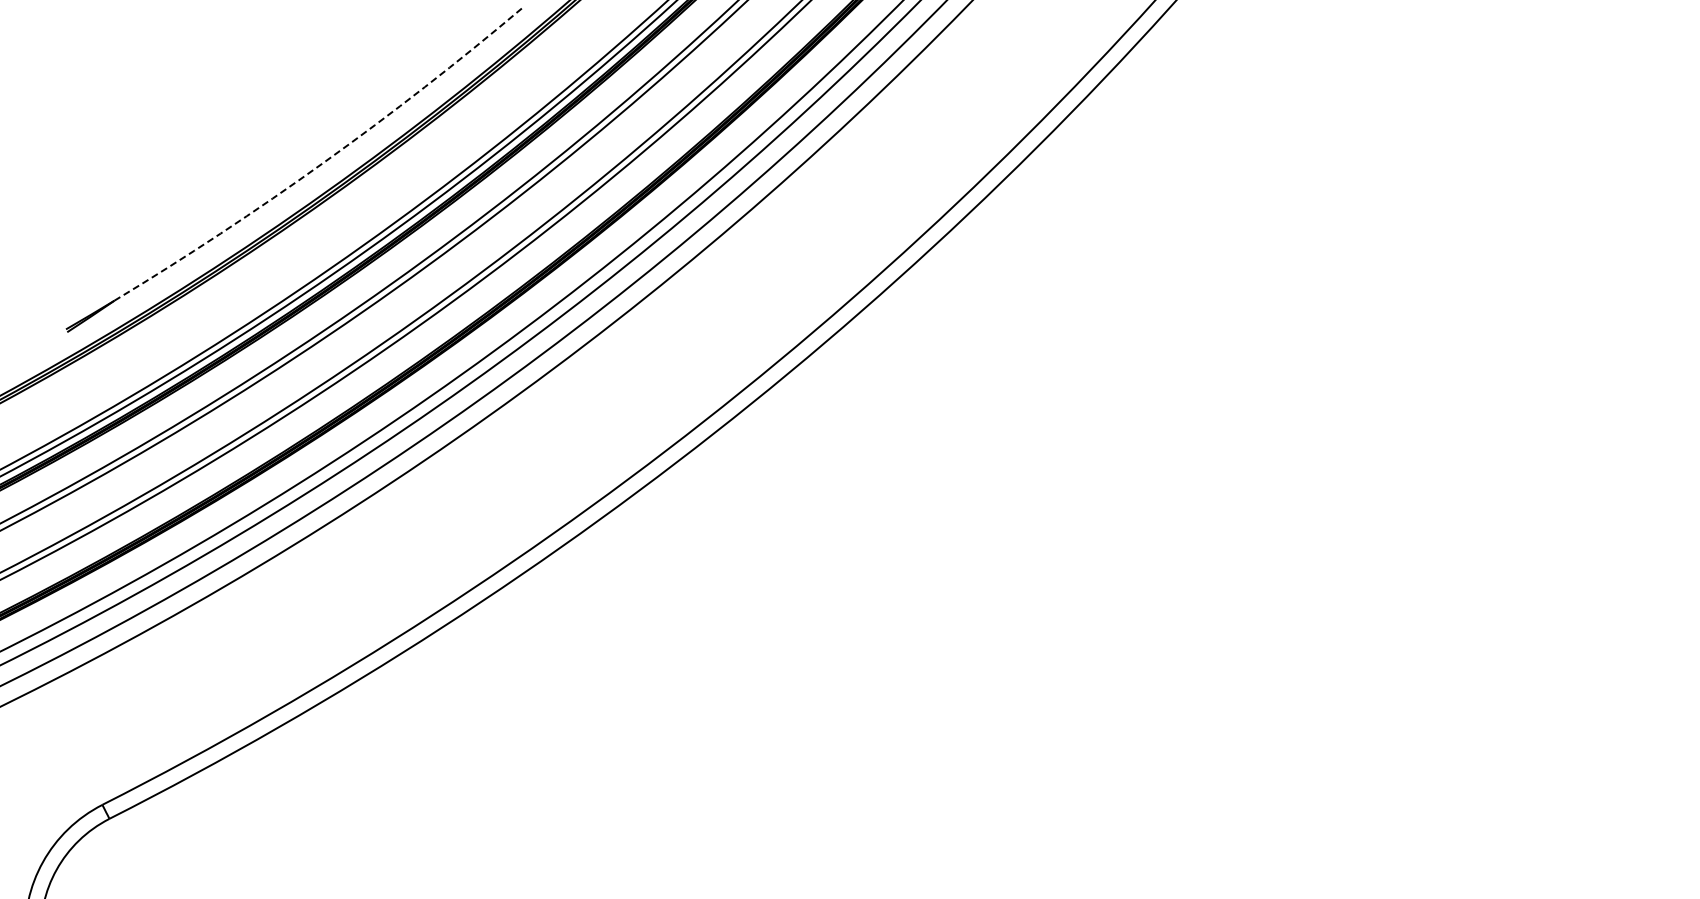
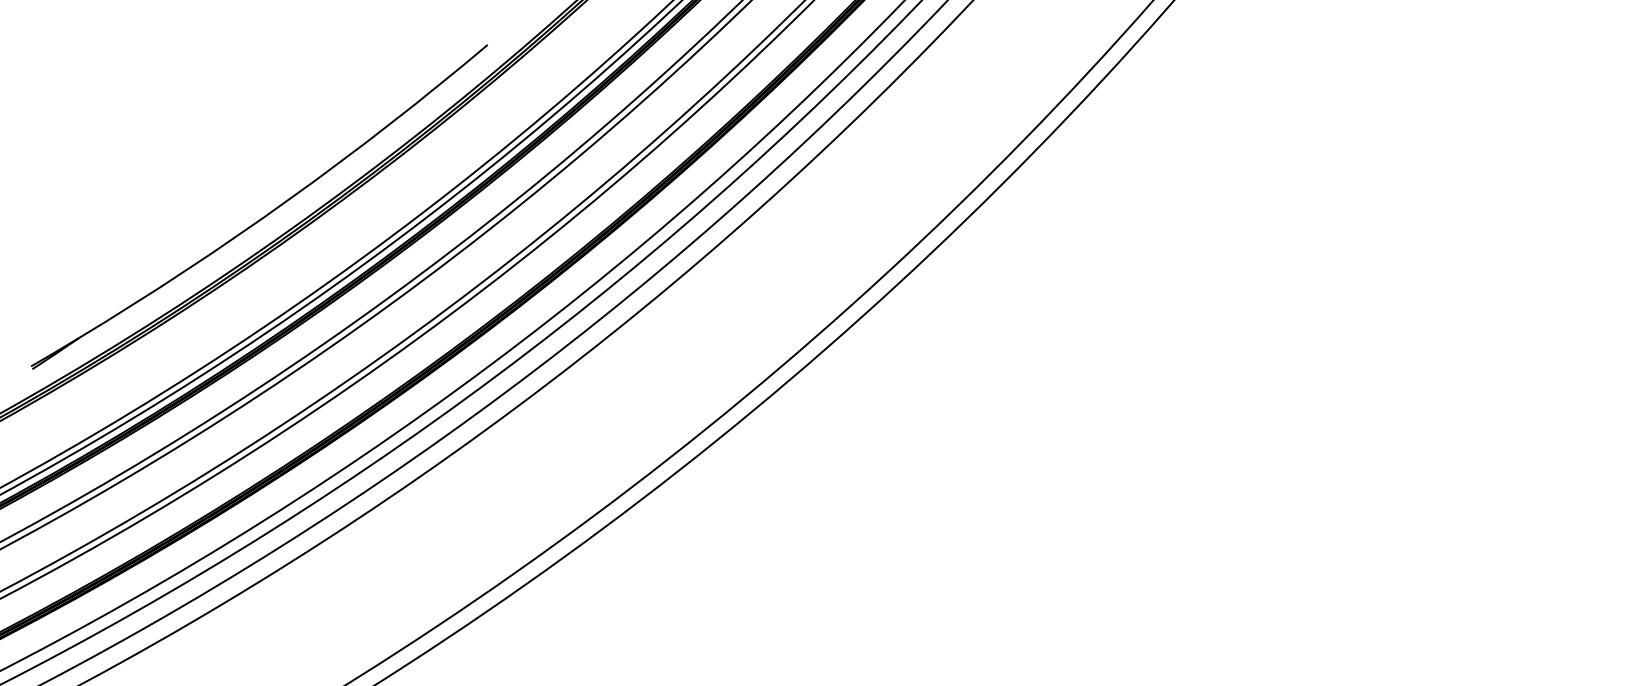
arc: (324, 162) -> (289, 199), dashed -> solid

